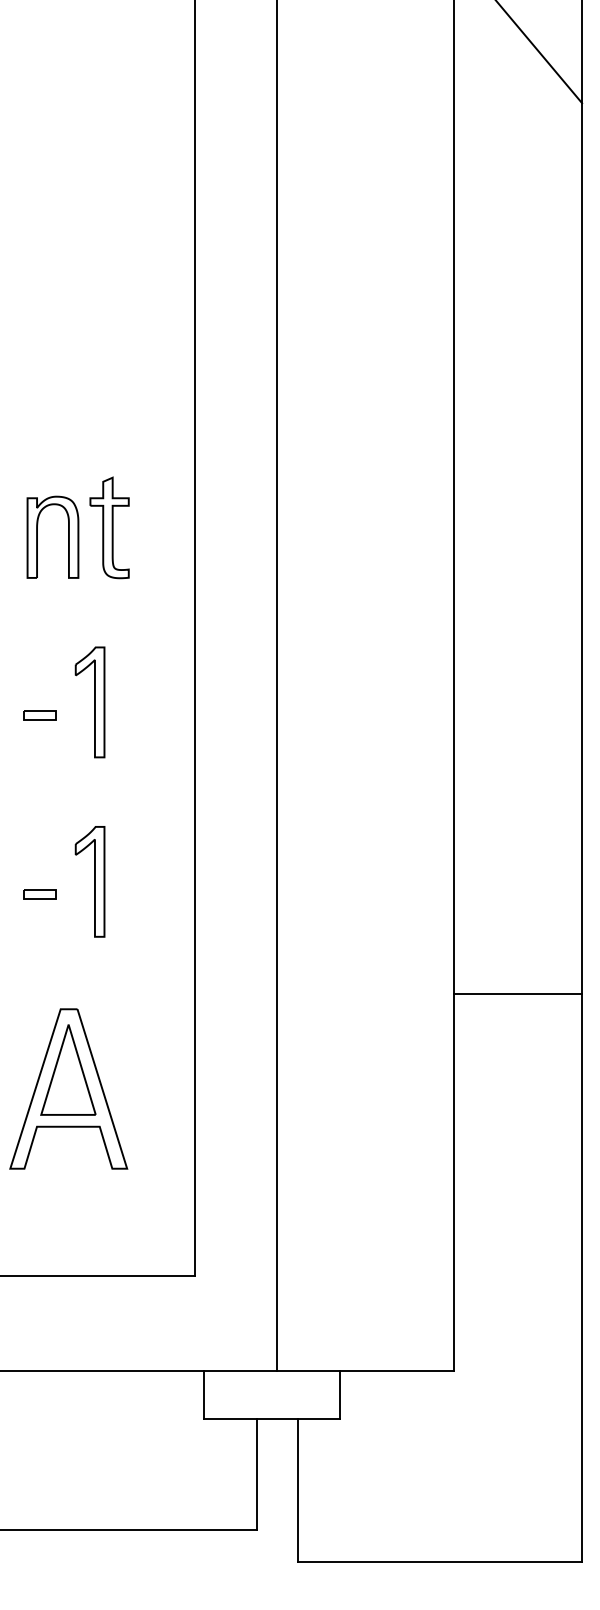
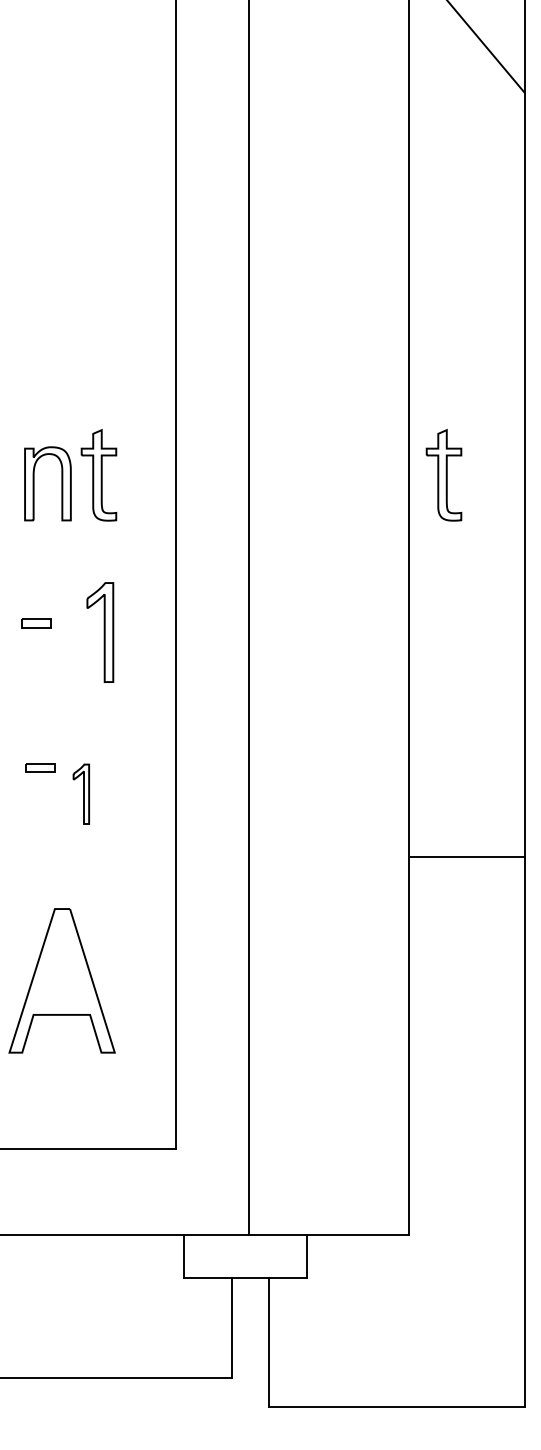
part: (492, 527) -> (443, 475), added
part: (89, 702) -> (99, 632), moved
part: (39, 715) -> (35, 623), moved
part: (89, 881) -> (80, 793), size x0.6
part: (39, 894) -> (40, 767), moved
line: (517, 993) -> (466, 856), moved
part: (68, 1069) -> (61, 963), removed

